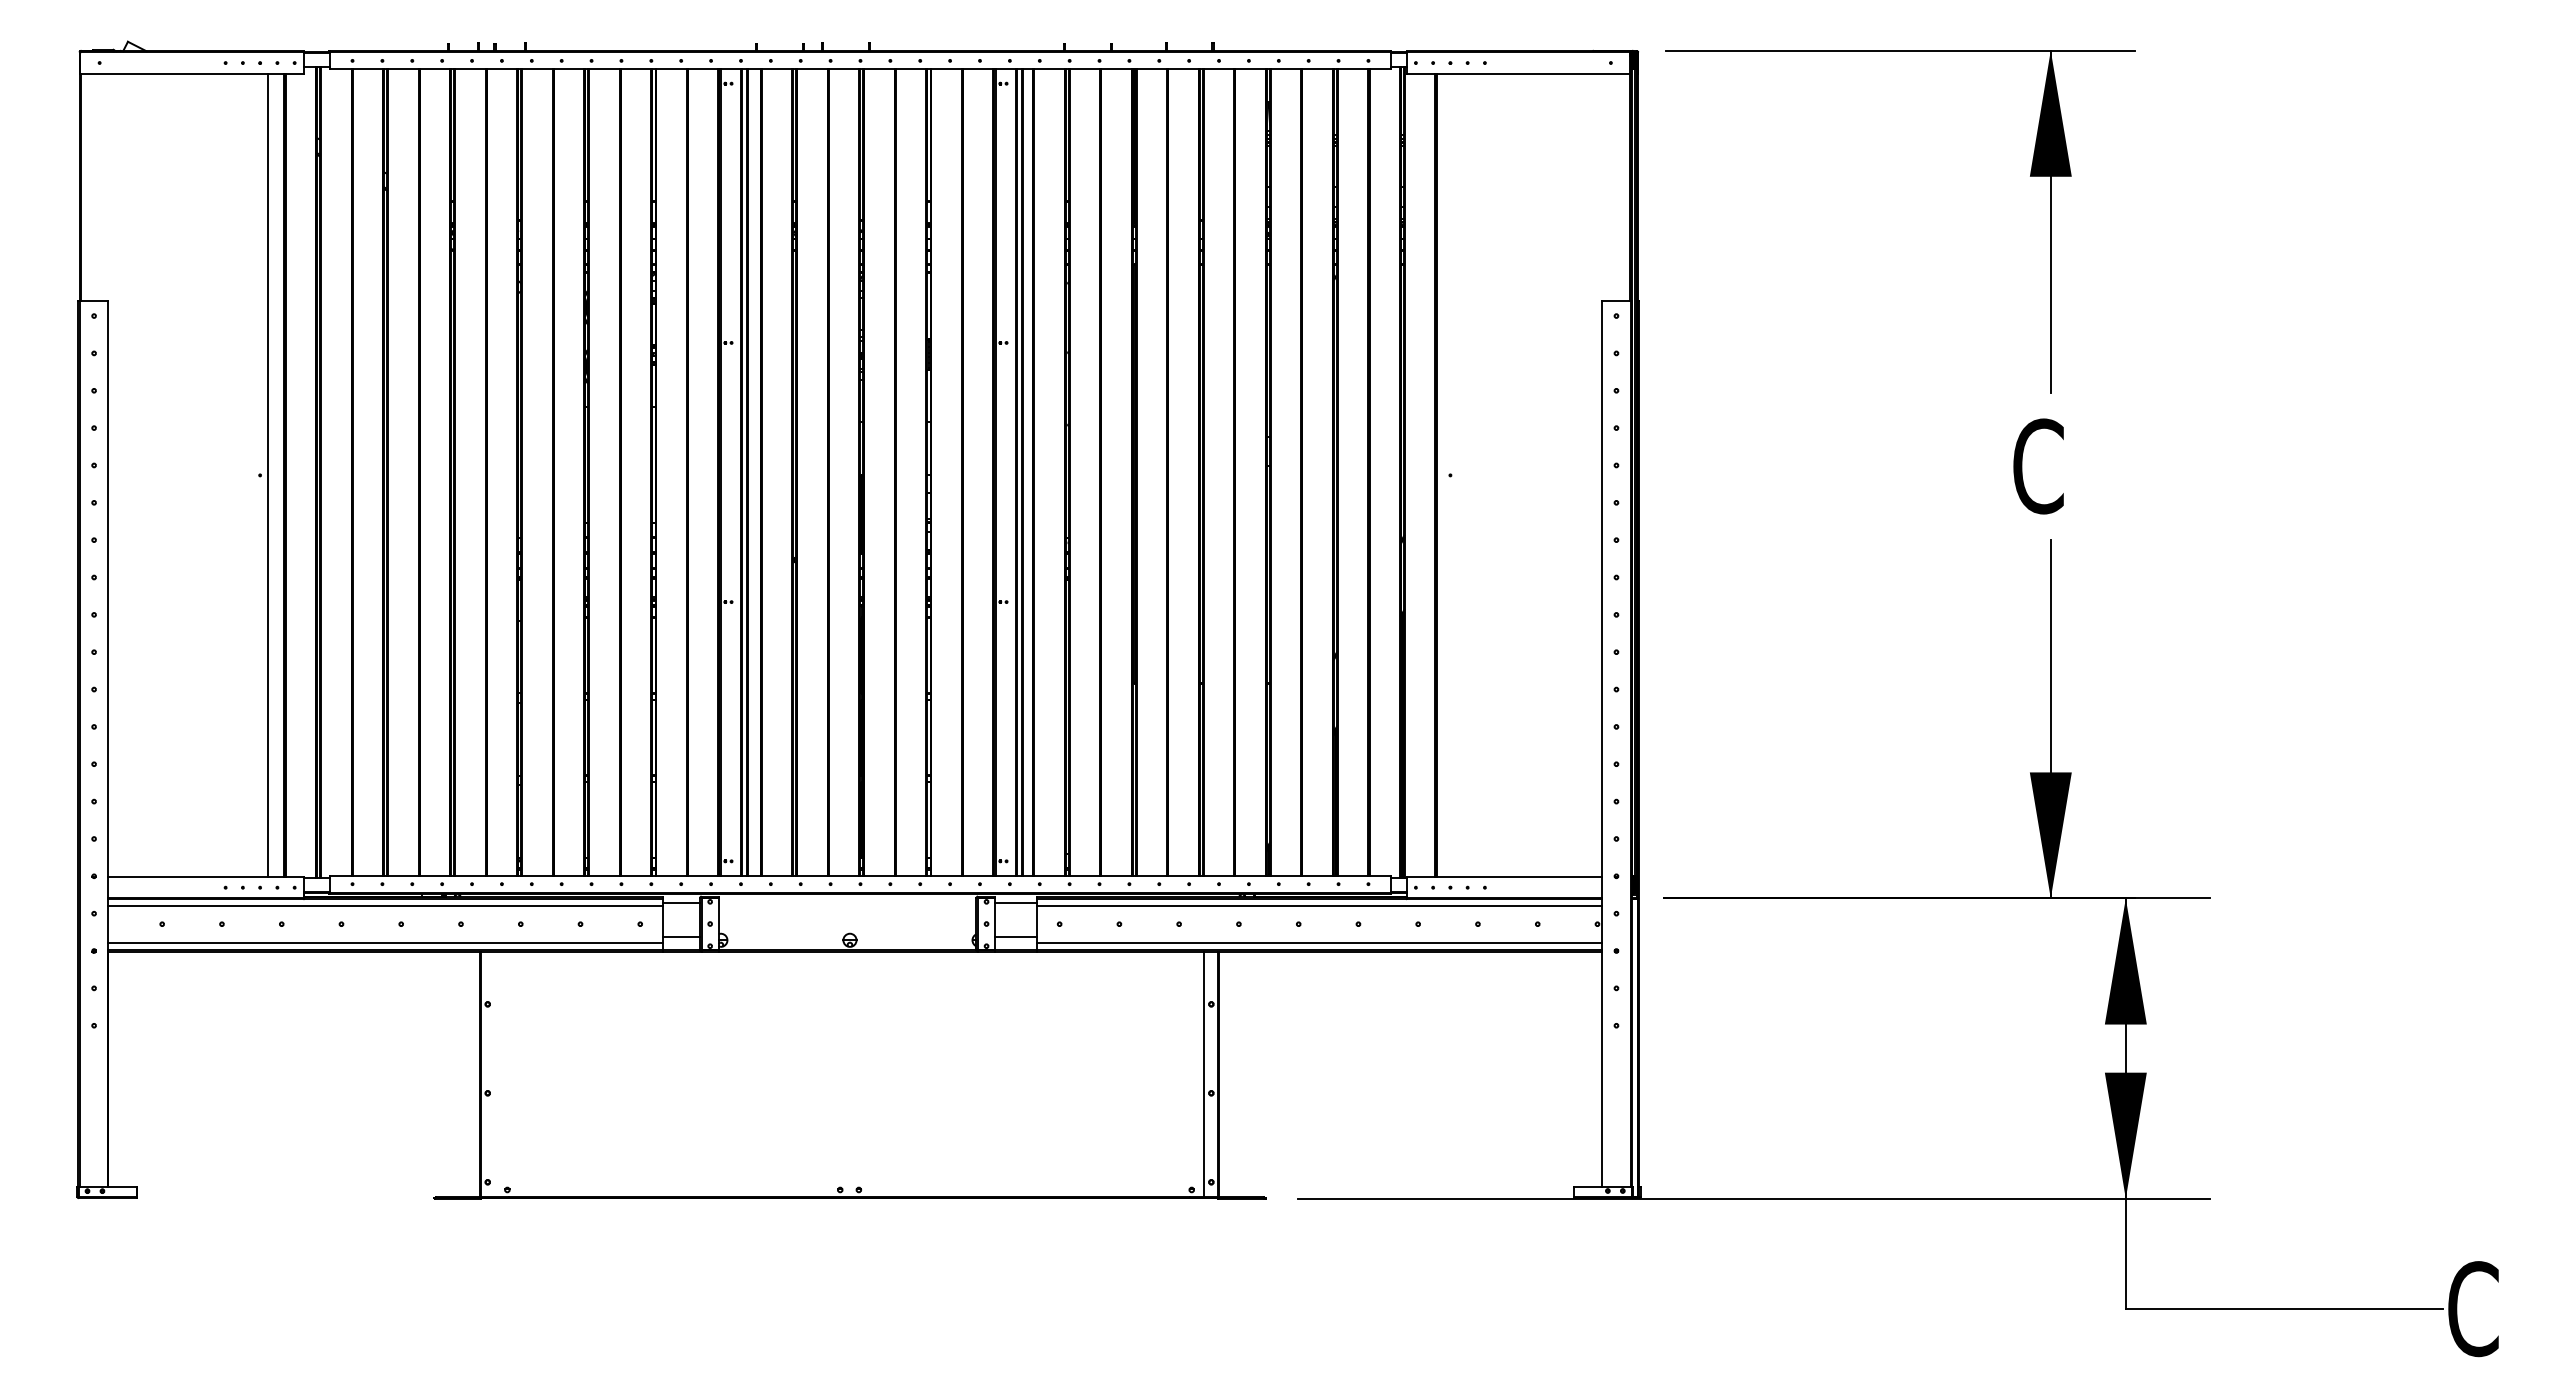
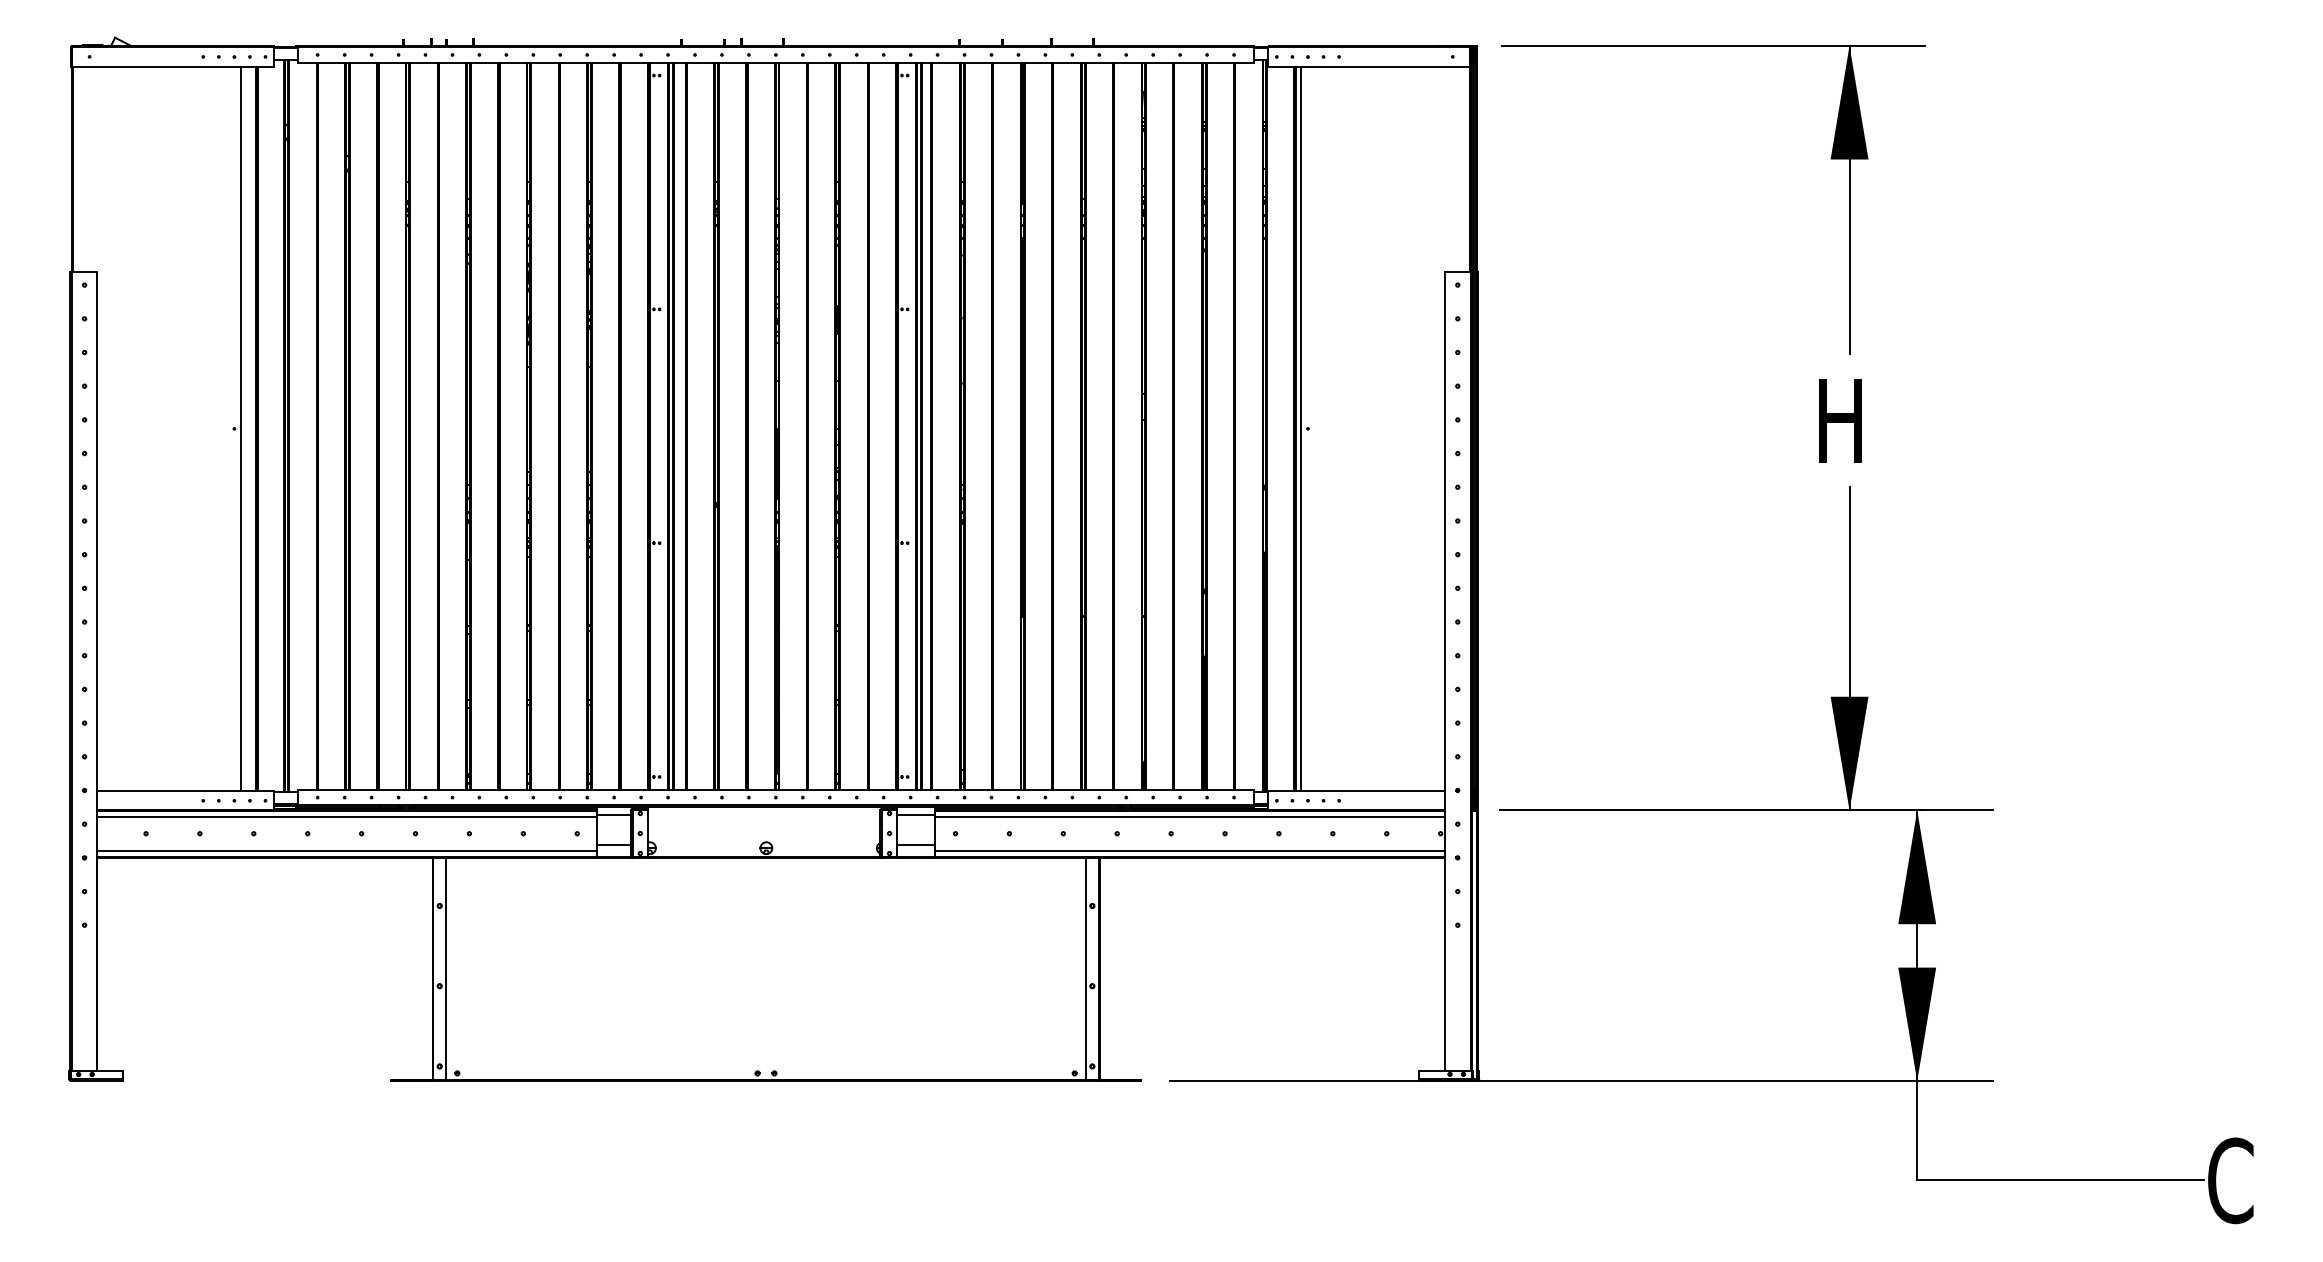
text: (2038, 466) -> (1838, 420), C -> H
line: (1443, 475) -> (1301, 428), added
line: (494, 1073) -> (445, 968), added

